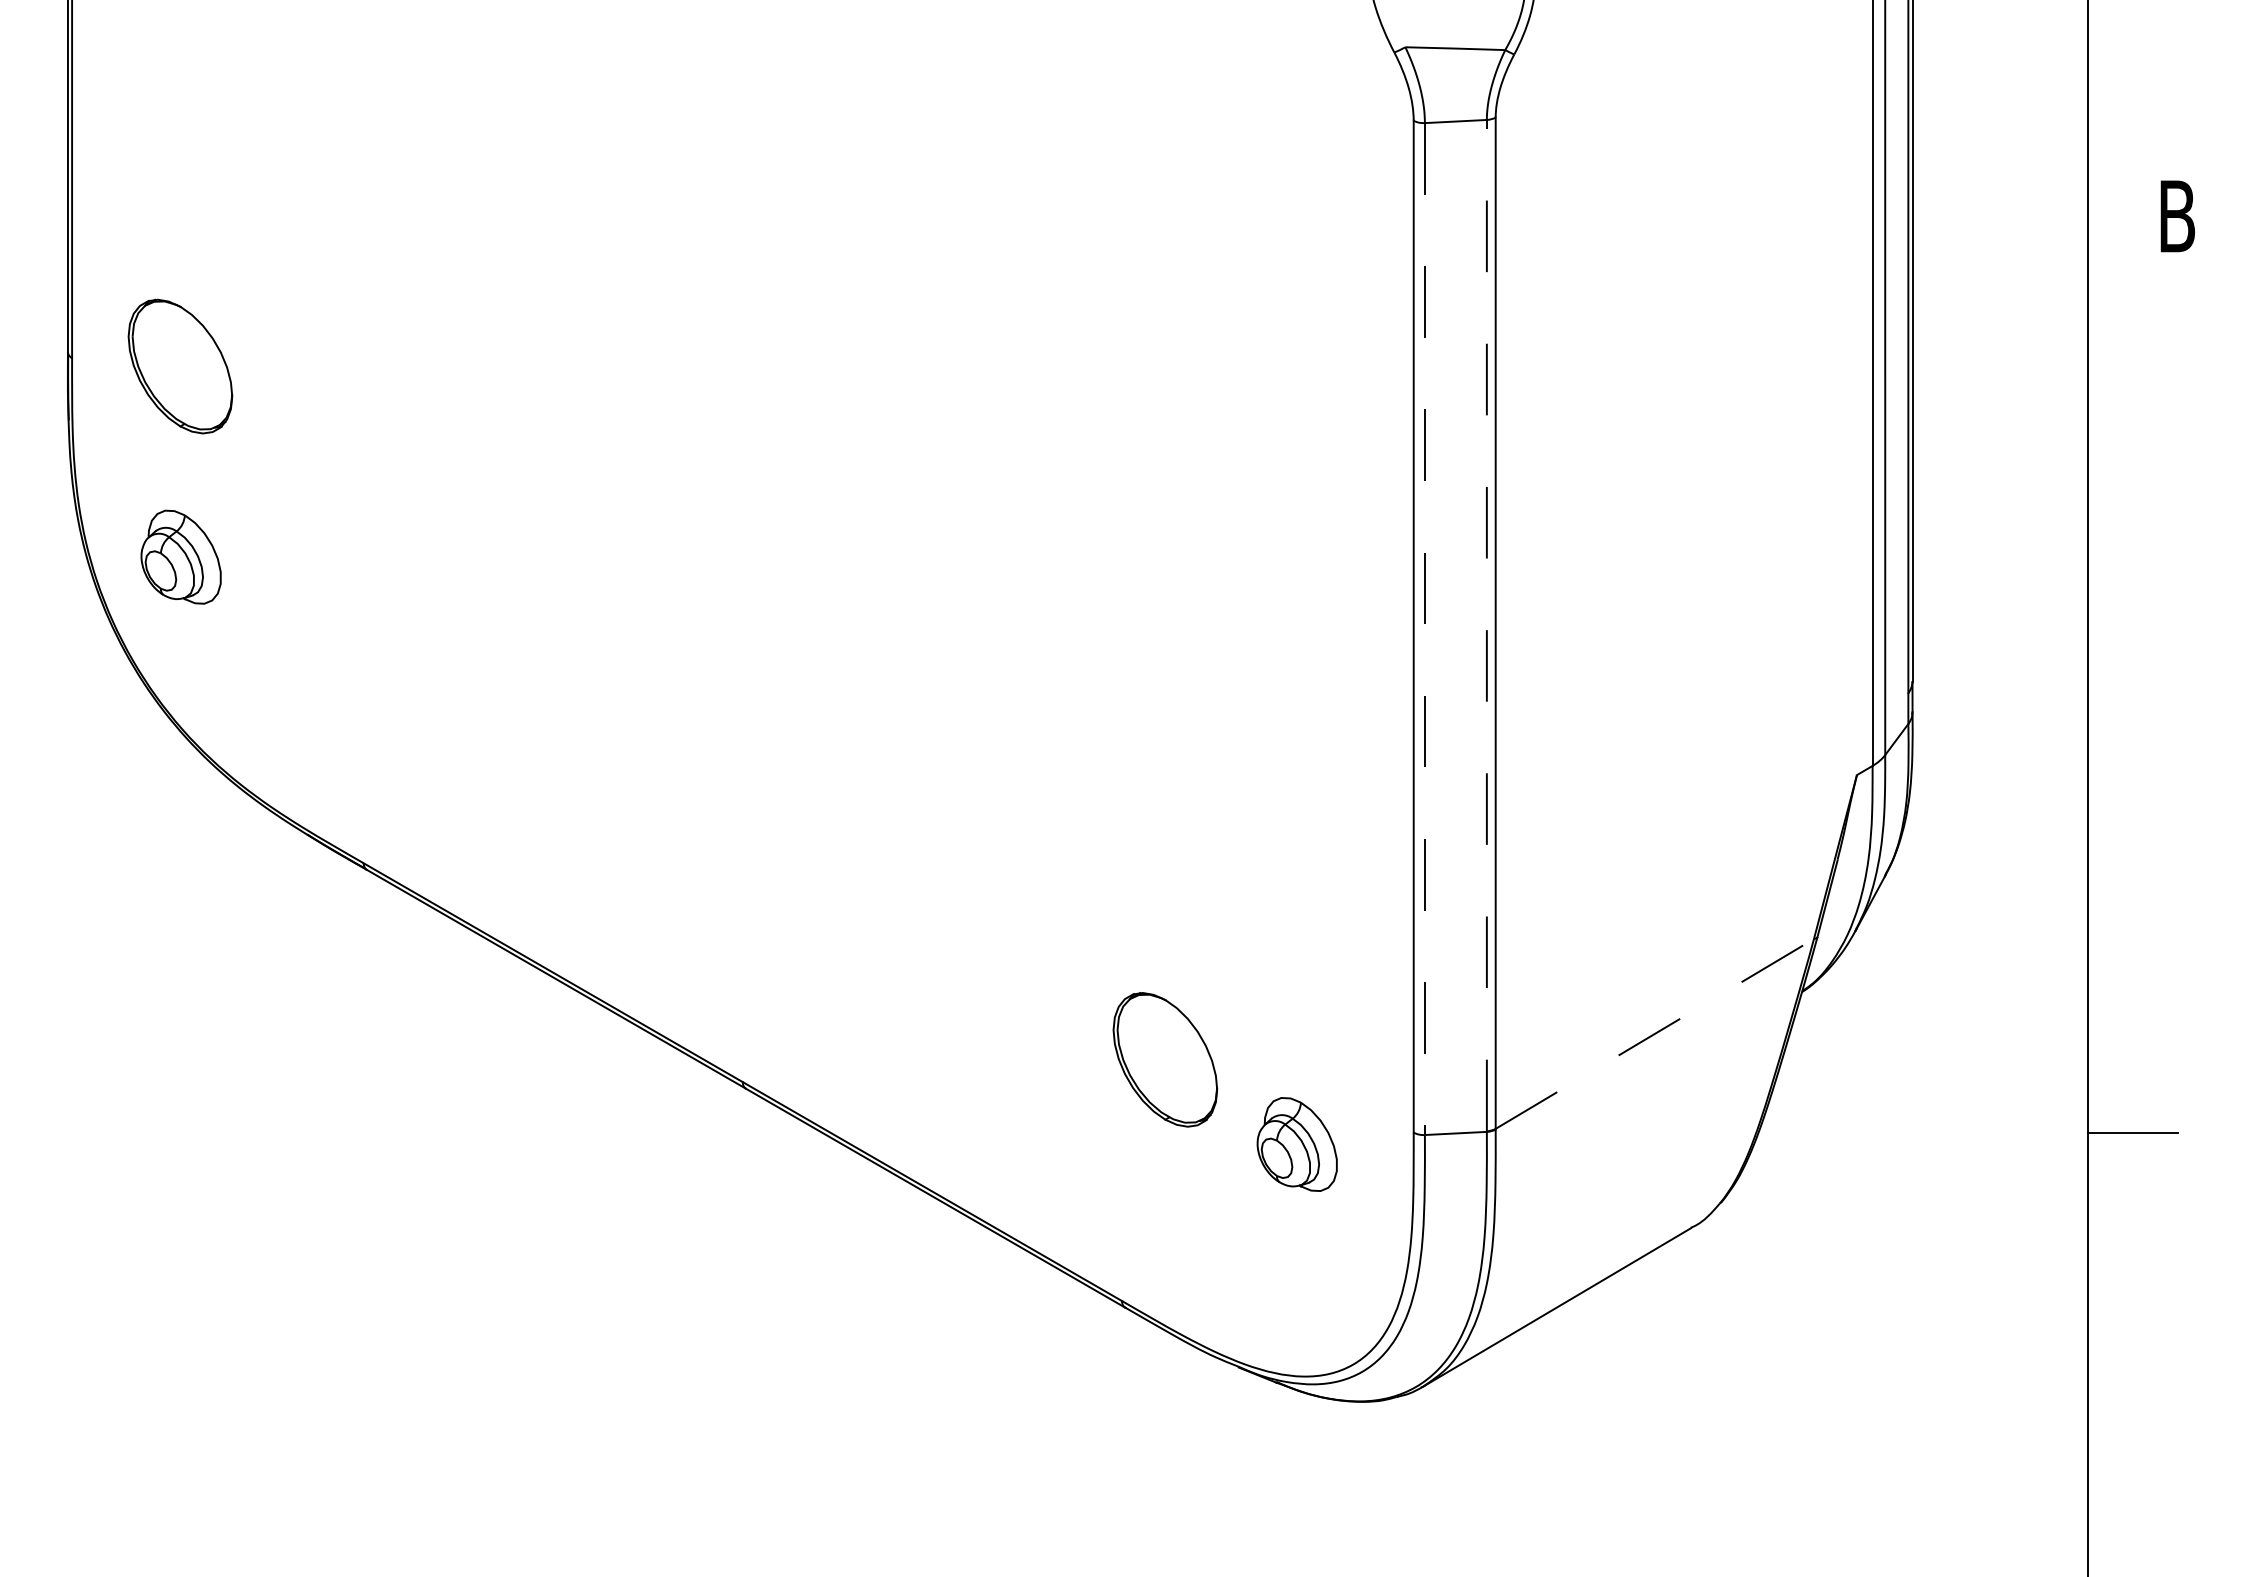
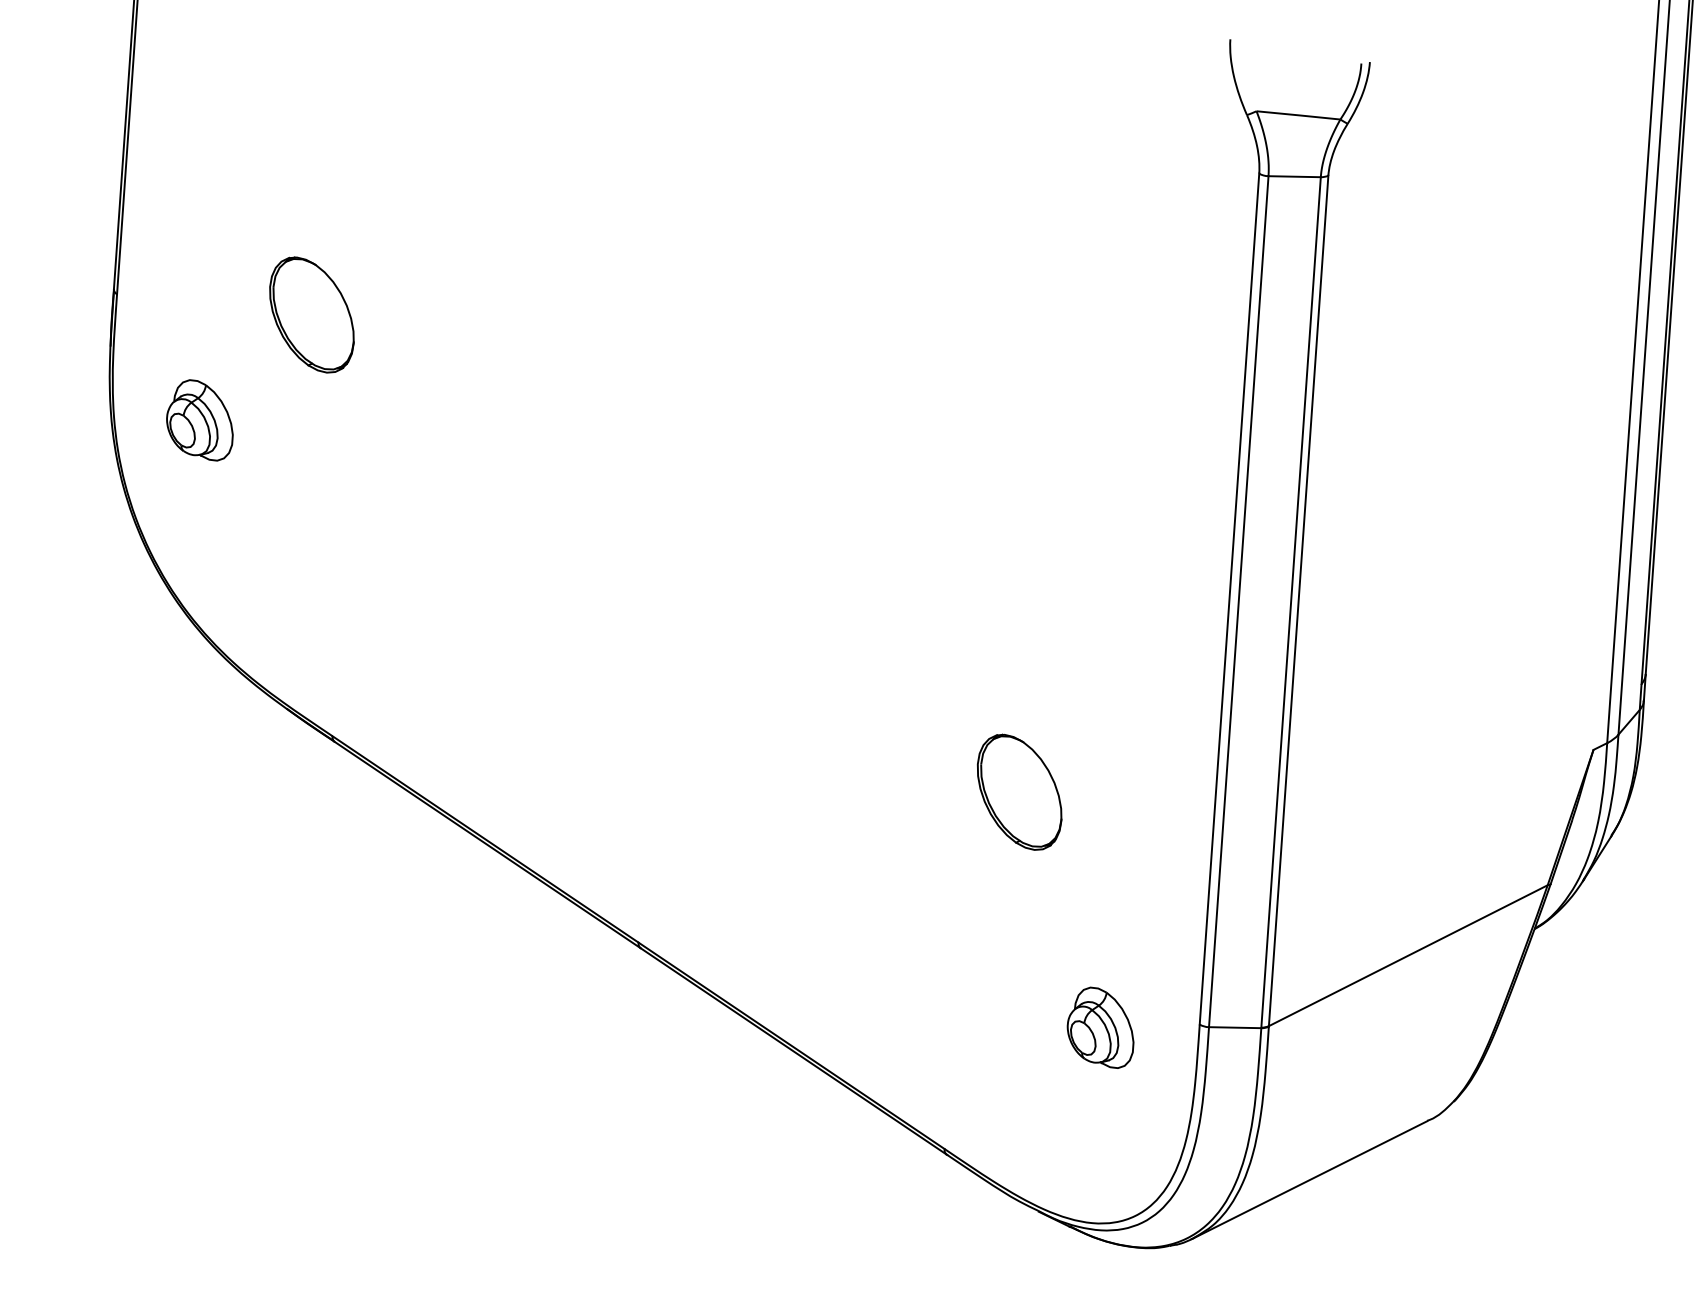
part: (180, 366) -> (312, 314), moved
part: (180, 556) -> (199, 419), moved
line: (1486, 625) -> (1290, 602), dashed -> solid
line: (1424, 629) -> (1238, 602), dashed -> solid
line: (1655, 1033) -> (1408, 955), dashed -> solid
part: (1165, 1059) -> (1019, 792), moved

